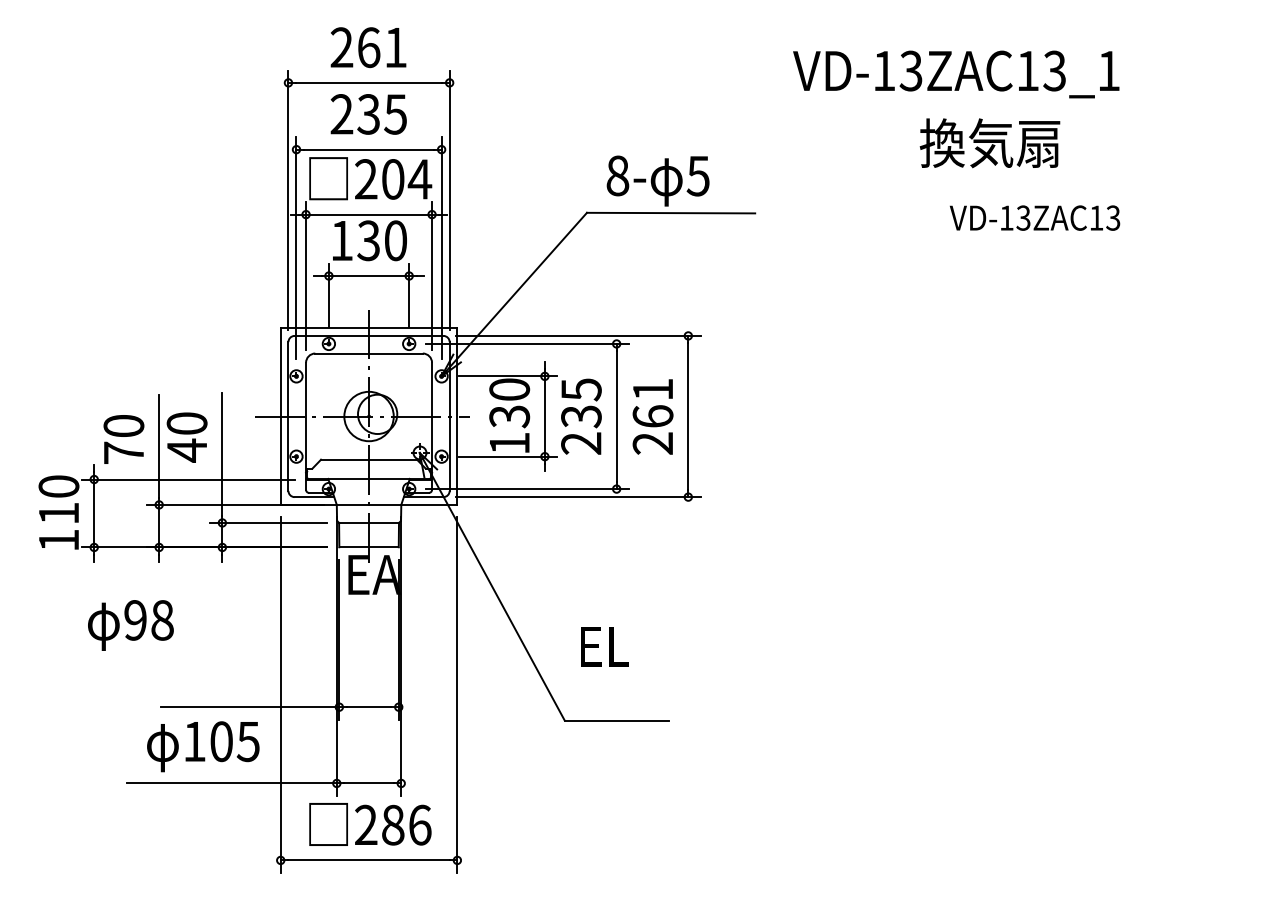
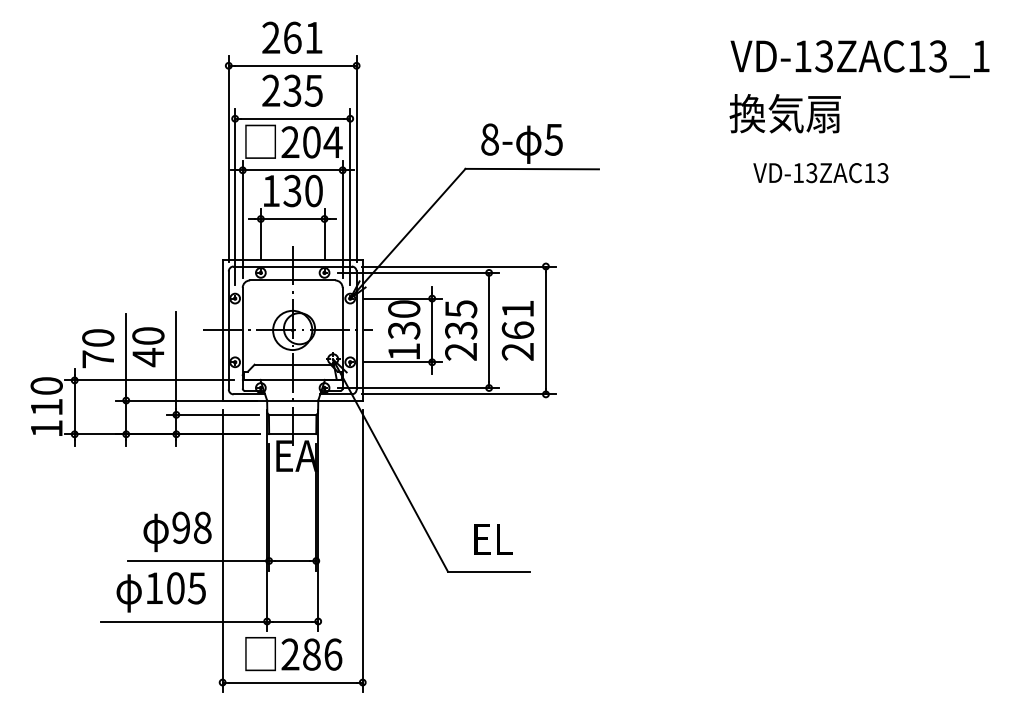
text: (956, 74) -> (860, 59), moved
text: (130, 625) -> (177, 531), moved
text: (604, 646) -> (492, 539), moved

